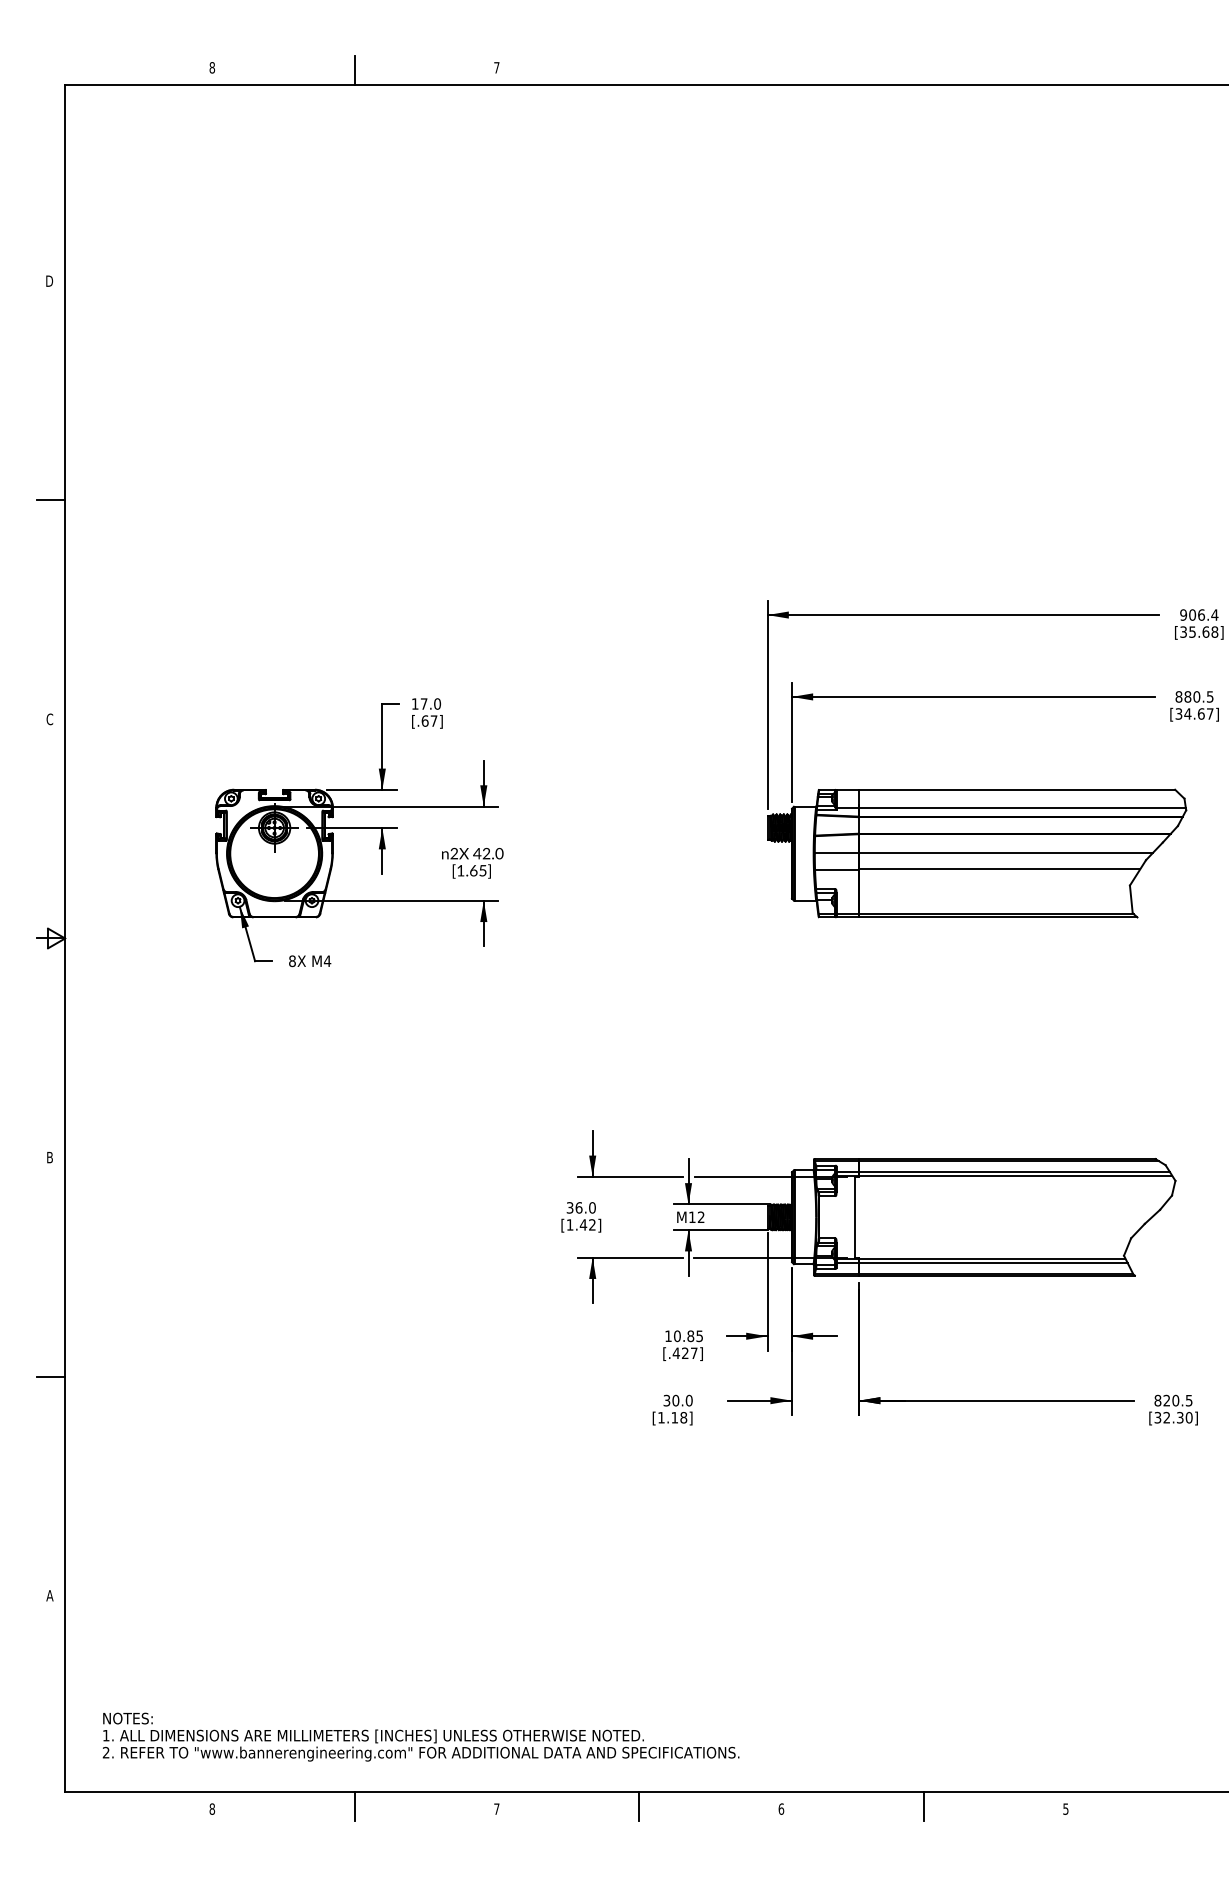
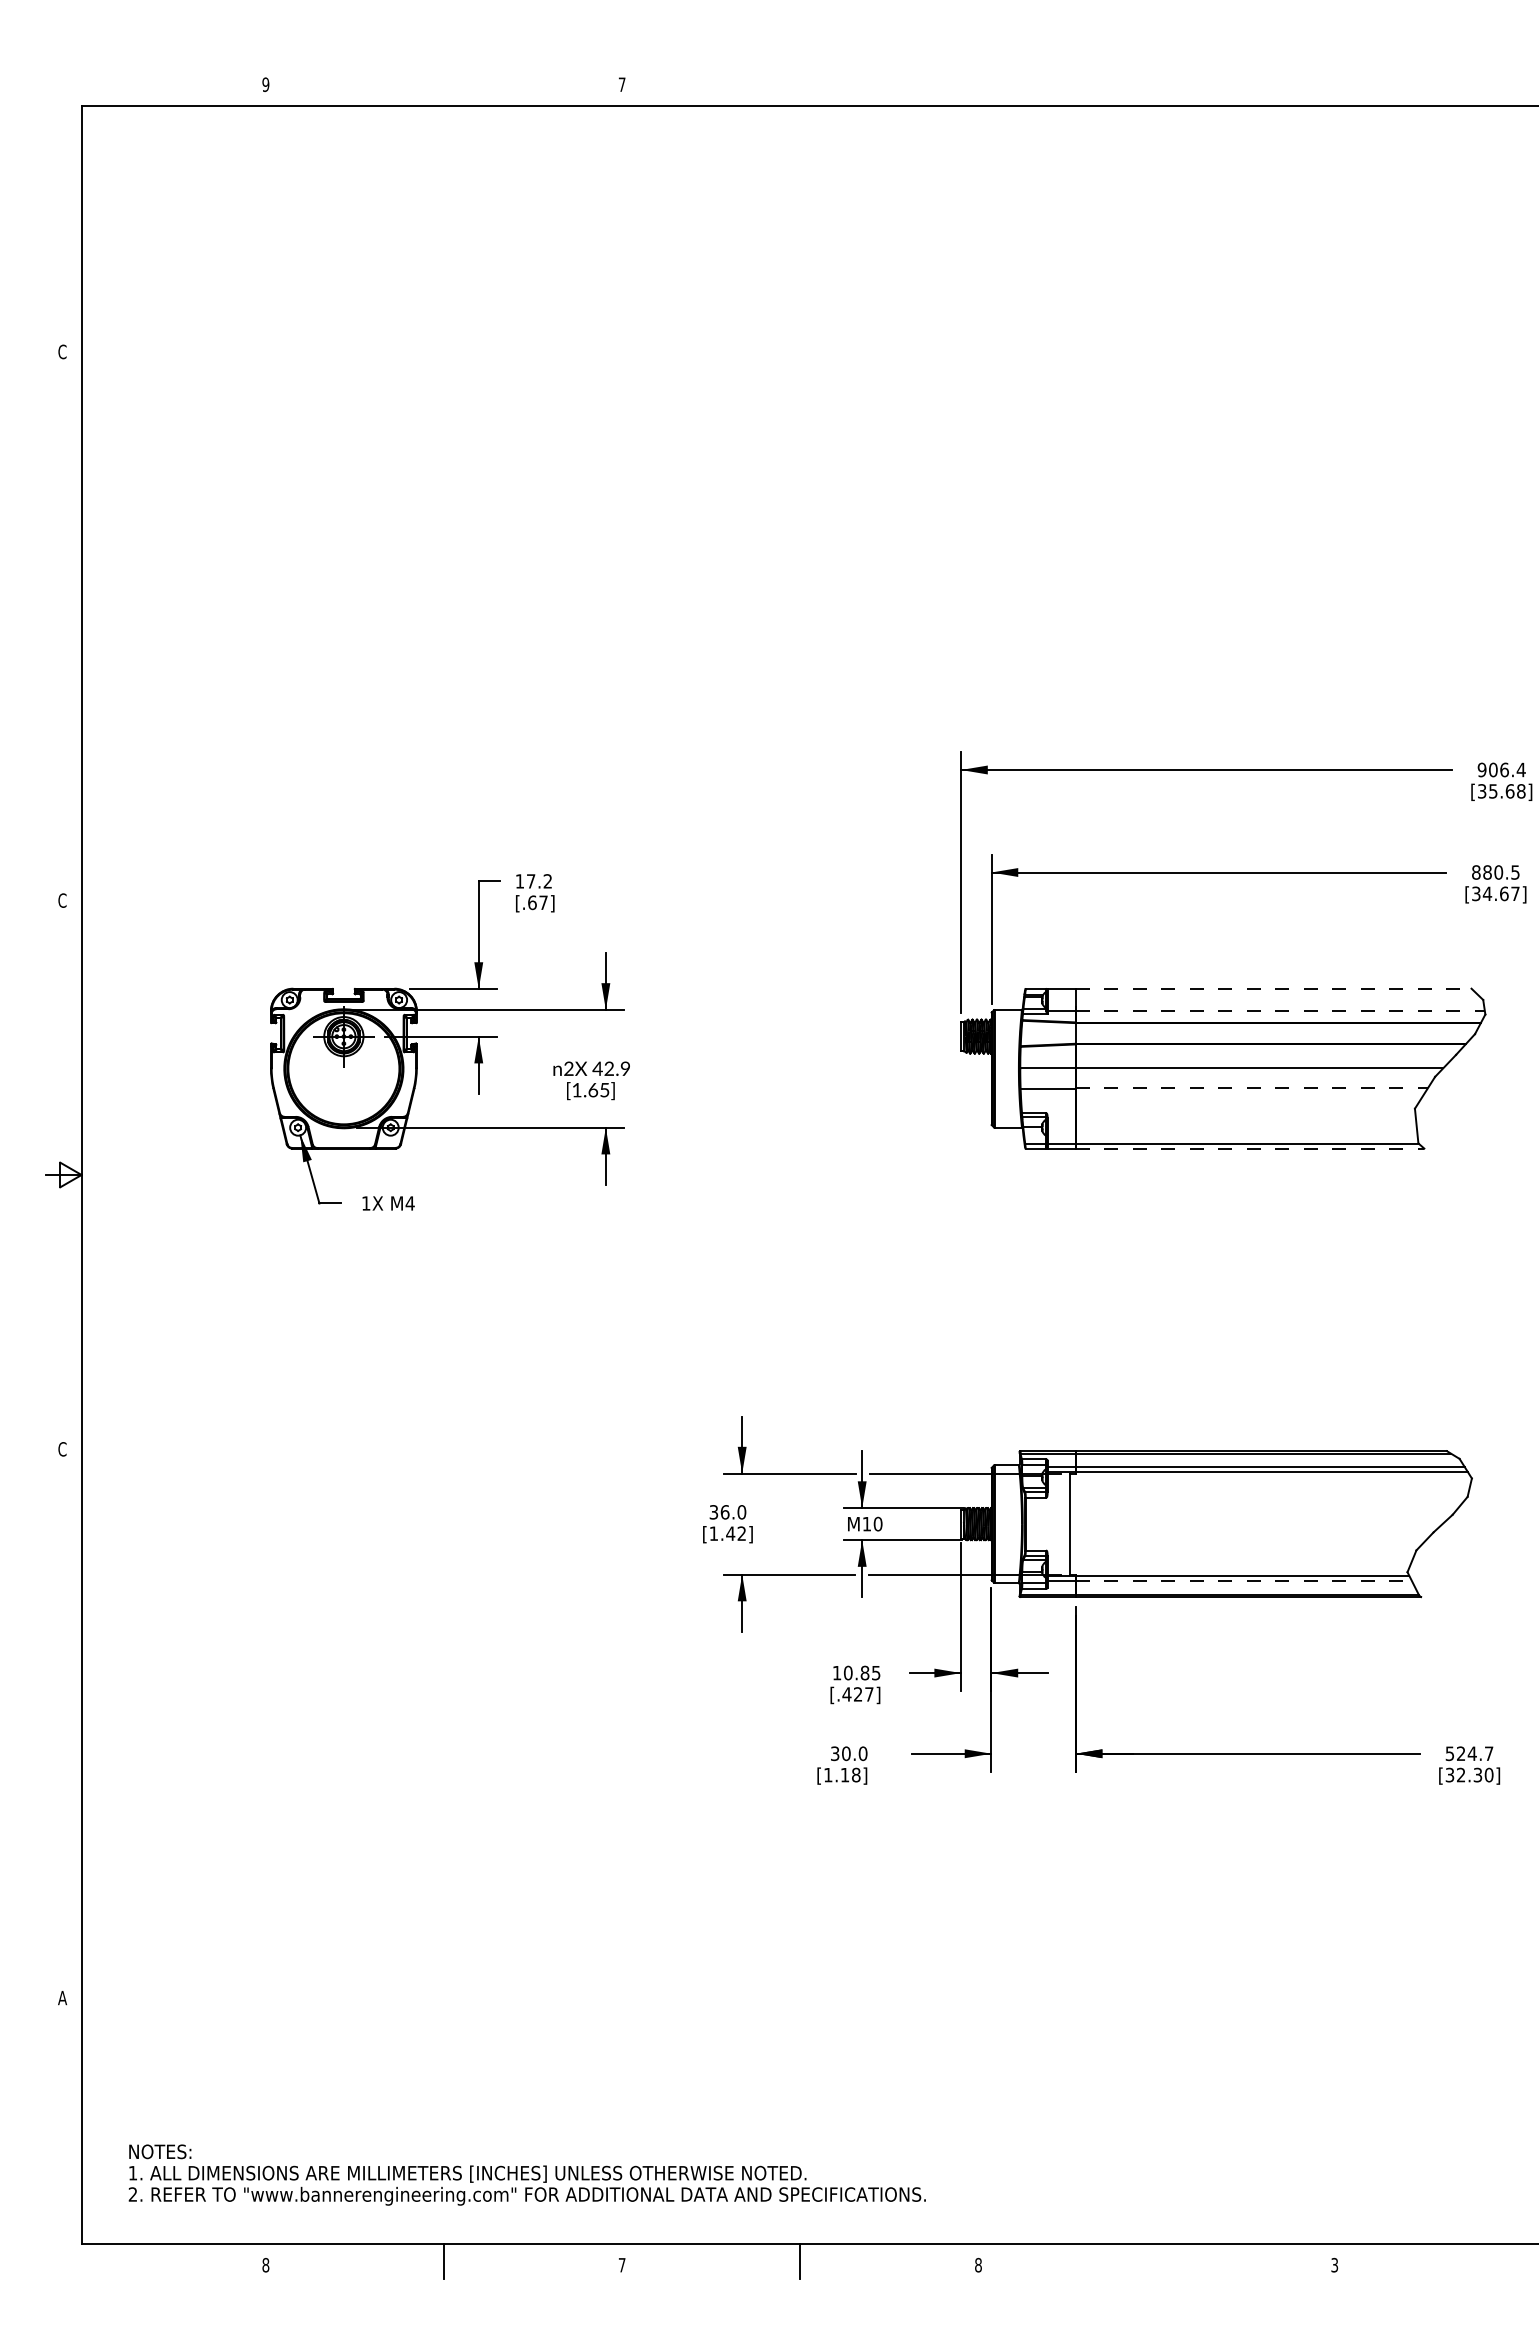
text: (212, 67) -> (265, 84), 8 -> 9
line: (354, 70) -> (444, 88), removed
text: (49, 280) -> (62, 351), D -> C
line: (50, 500) -> (63, 626), removed
text: (437, 704) -> (547, 881), 17.0 -> 17.2
line: (1016, 789) -> (1273, 988), solid -> dashed
line: (1022, 807) -> (1280, 1011), solid -> dashed
text: (499, 853) -> (625, 1068), 42.0 -> 42.9
line: (1000, 869) -> (1252, 1088), solid -> dashed
line: (998, 917) -> (1250, 1148), solid -> dashed
text: (292, 961) -> (366, 1203), 8X -> 1X
text: (49, 1157) -> (62, 1449), B -> C
text: (700, 1216) -> (877, 1523), M12 -> M10
line: (993, 1263) -> (1244, 1581), solid -> dashed
line: (50, 1376) -> (63, 1723), removed
text: (1173, 1400) -> (1469, 1753), 820.5 -> 524.7
line: (923, 1806) -> (1156, 2261), removed
text: (1065, 1807) -> (1334, 2263), 5 -> 3
text: (781, 1809) -> (978, 2265), 6 -> 8

